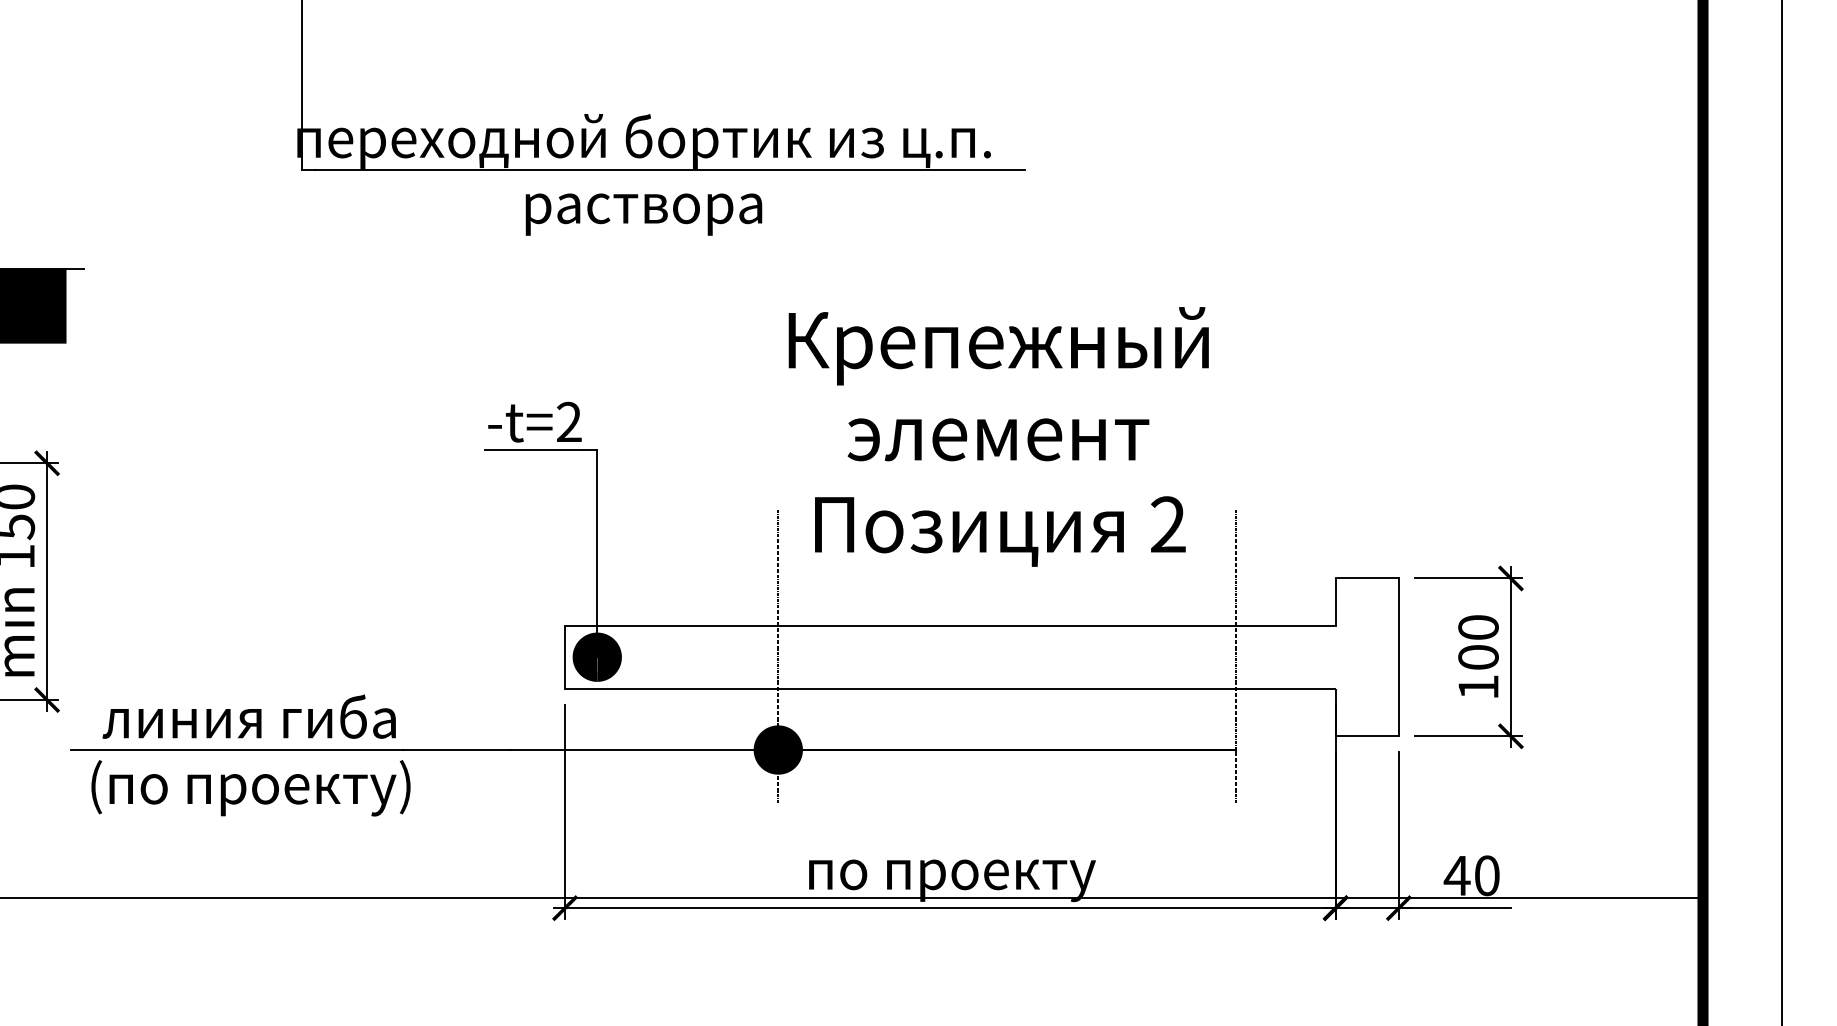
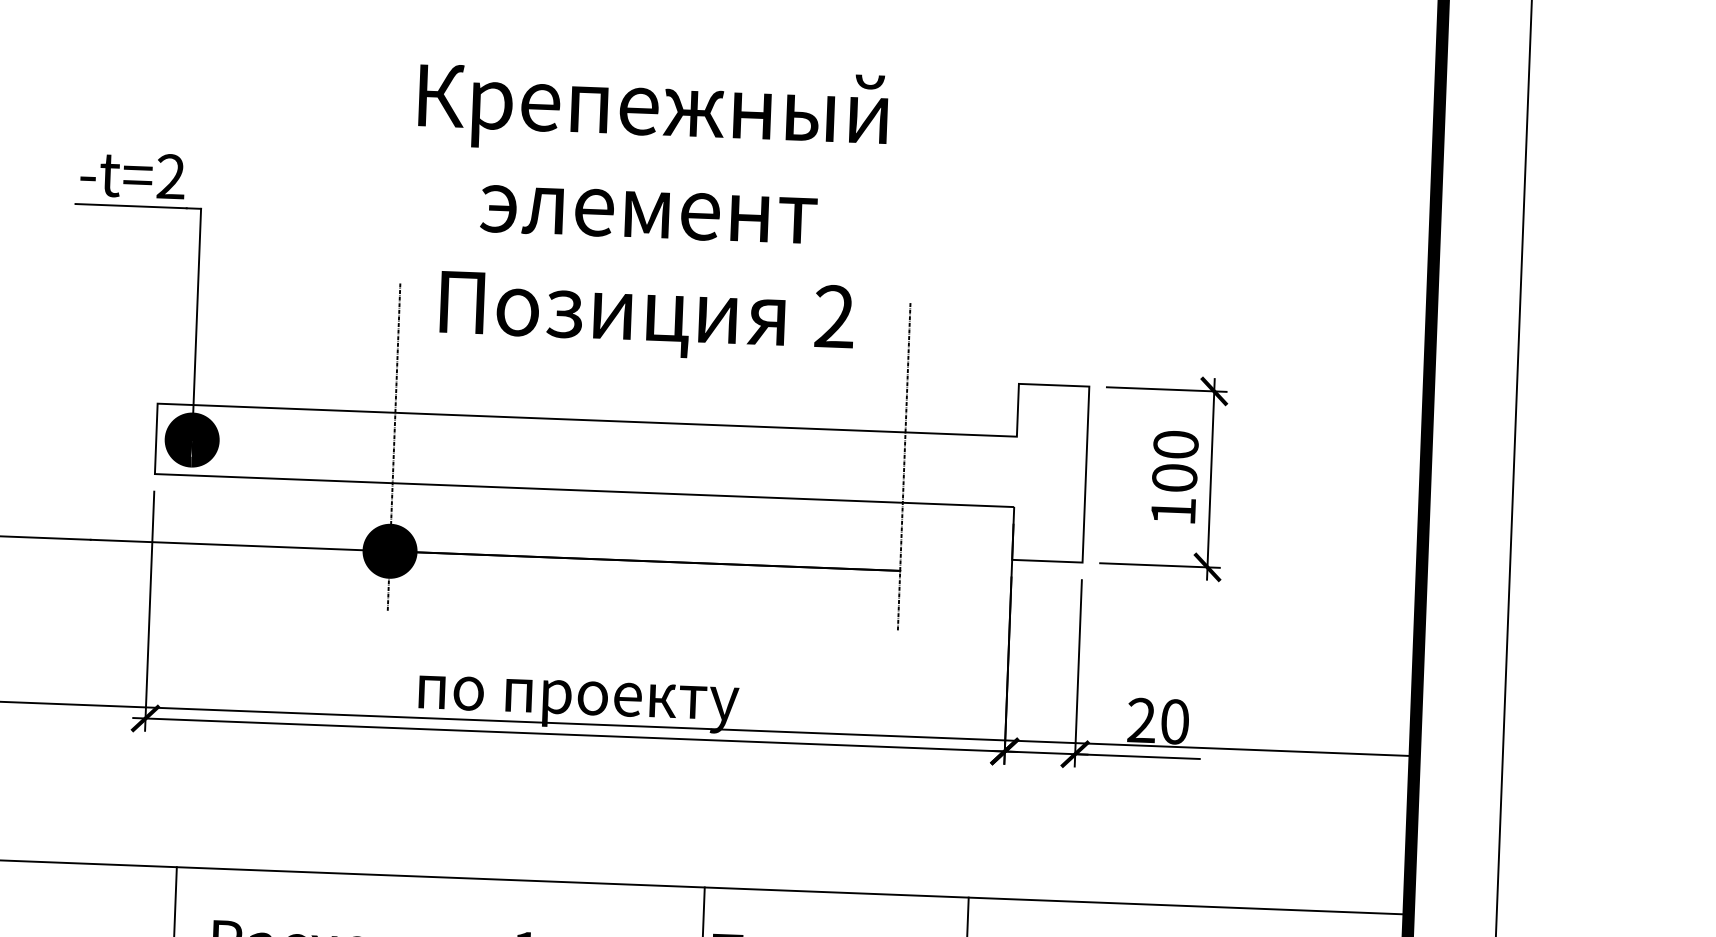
text: (1456, 875) -> (1140, 720), 40 -> 20

